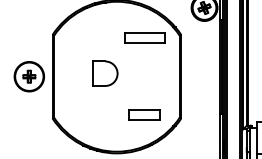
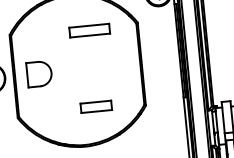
part: (144, 37) -> (89, 29), moved
part: (105, 73) -> (39, 73), moved
part: (144, 114) -> (95, 106), moved

